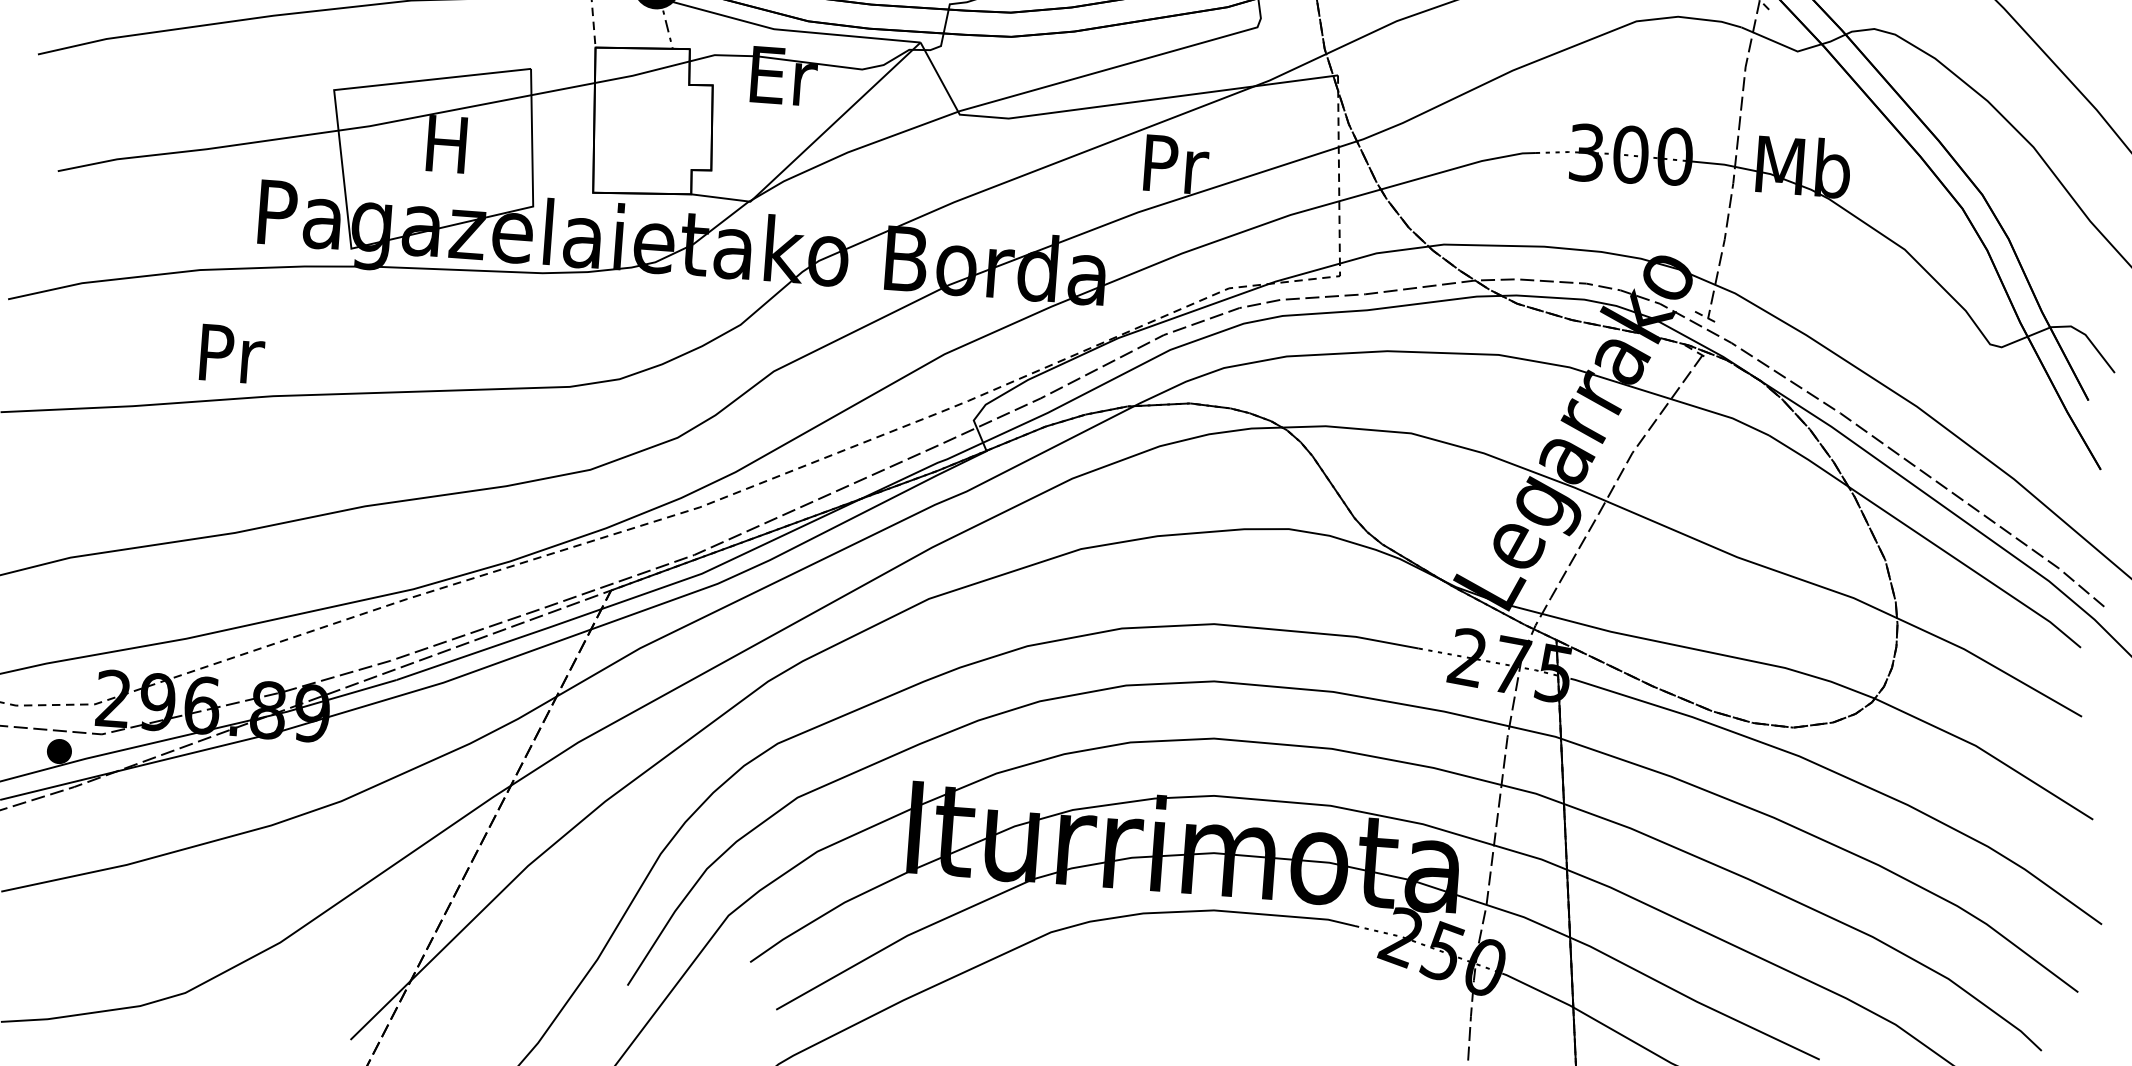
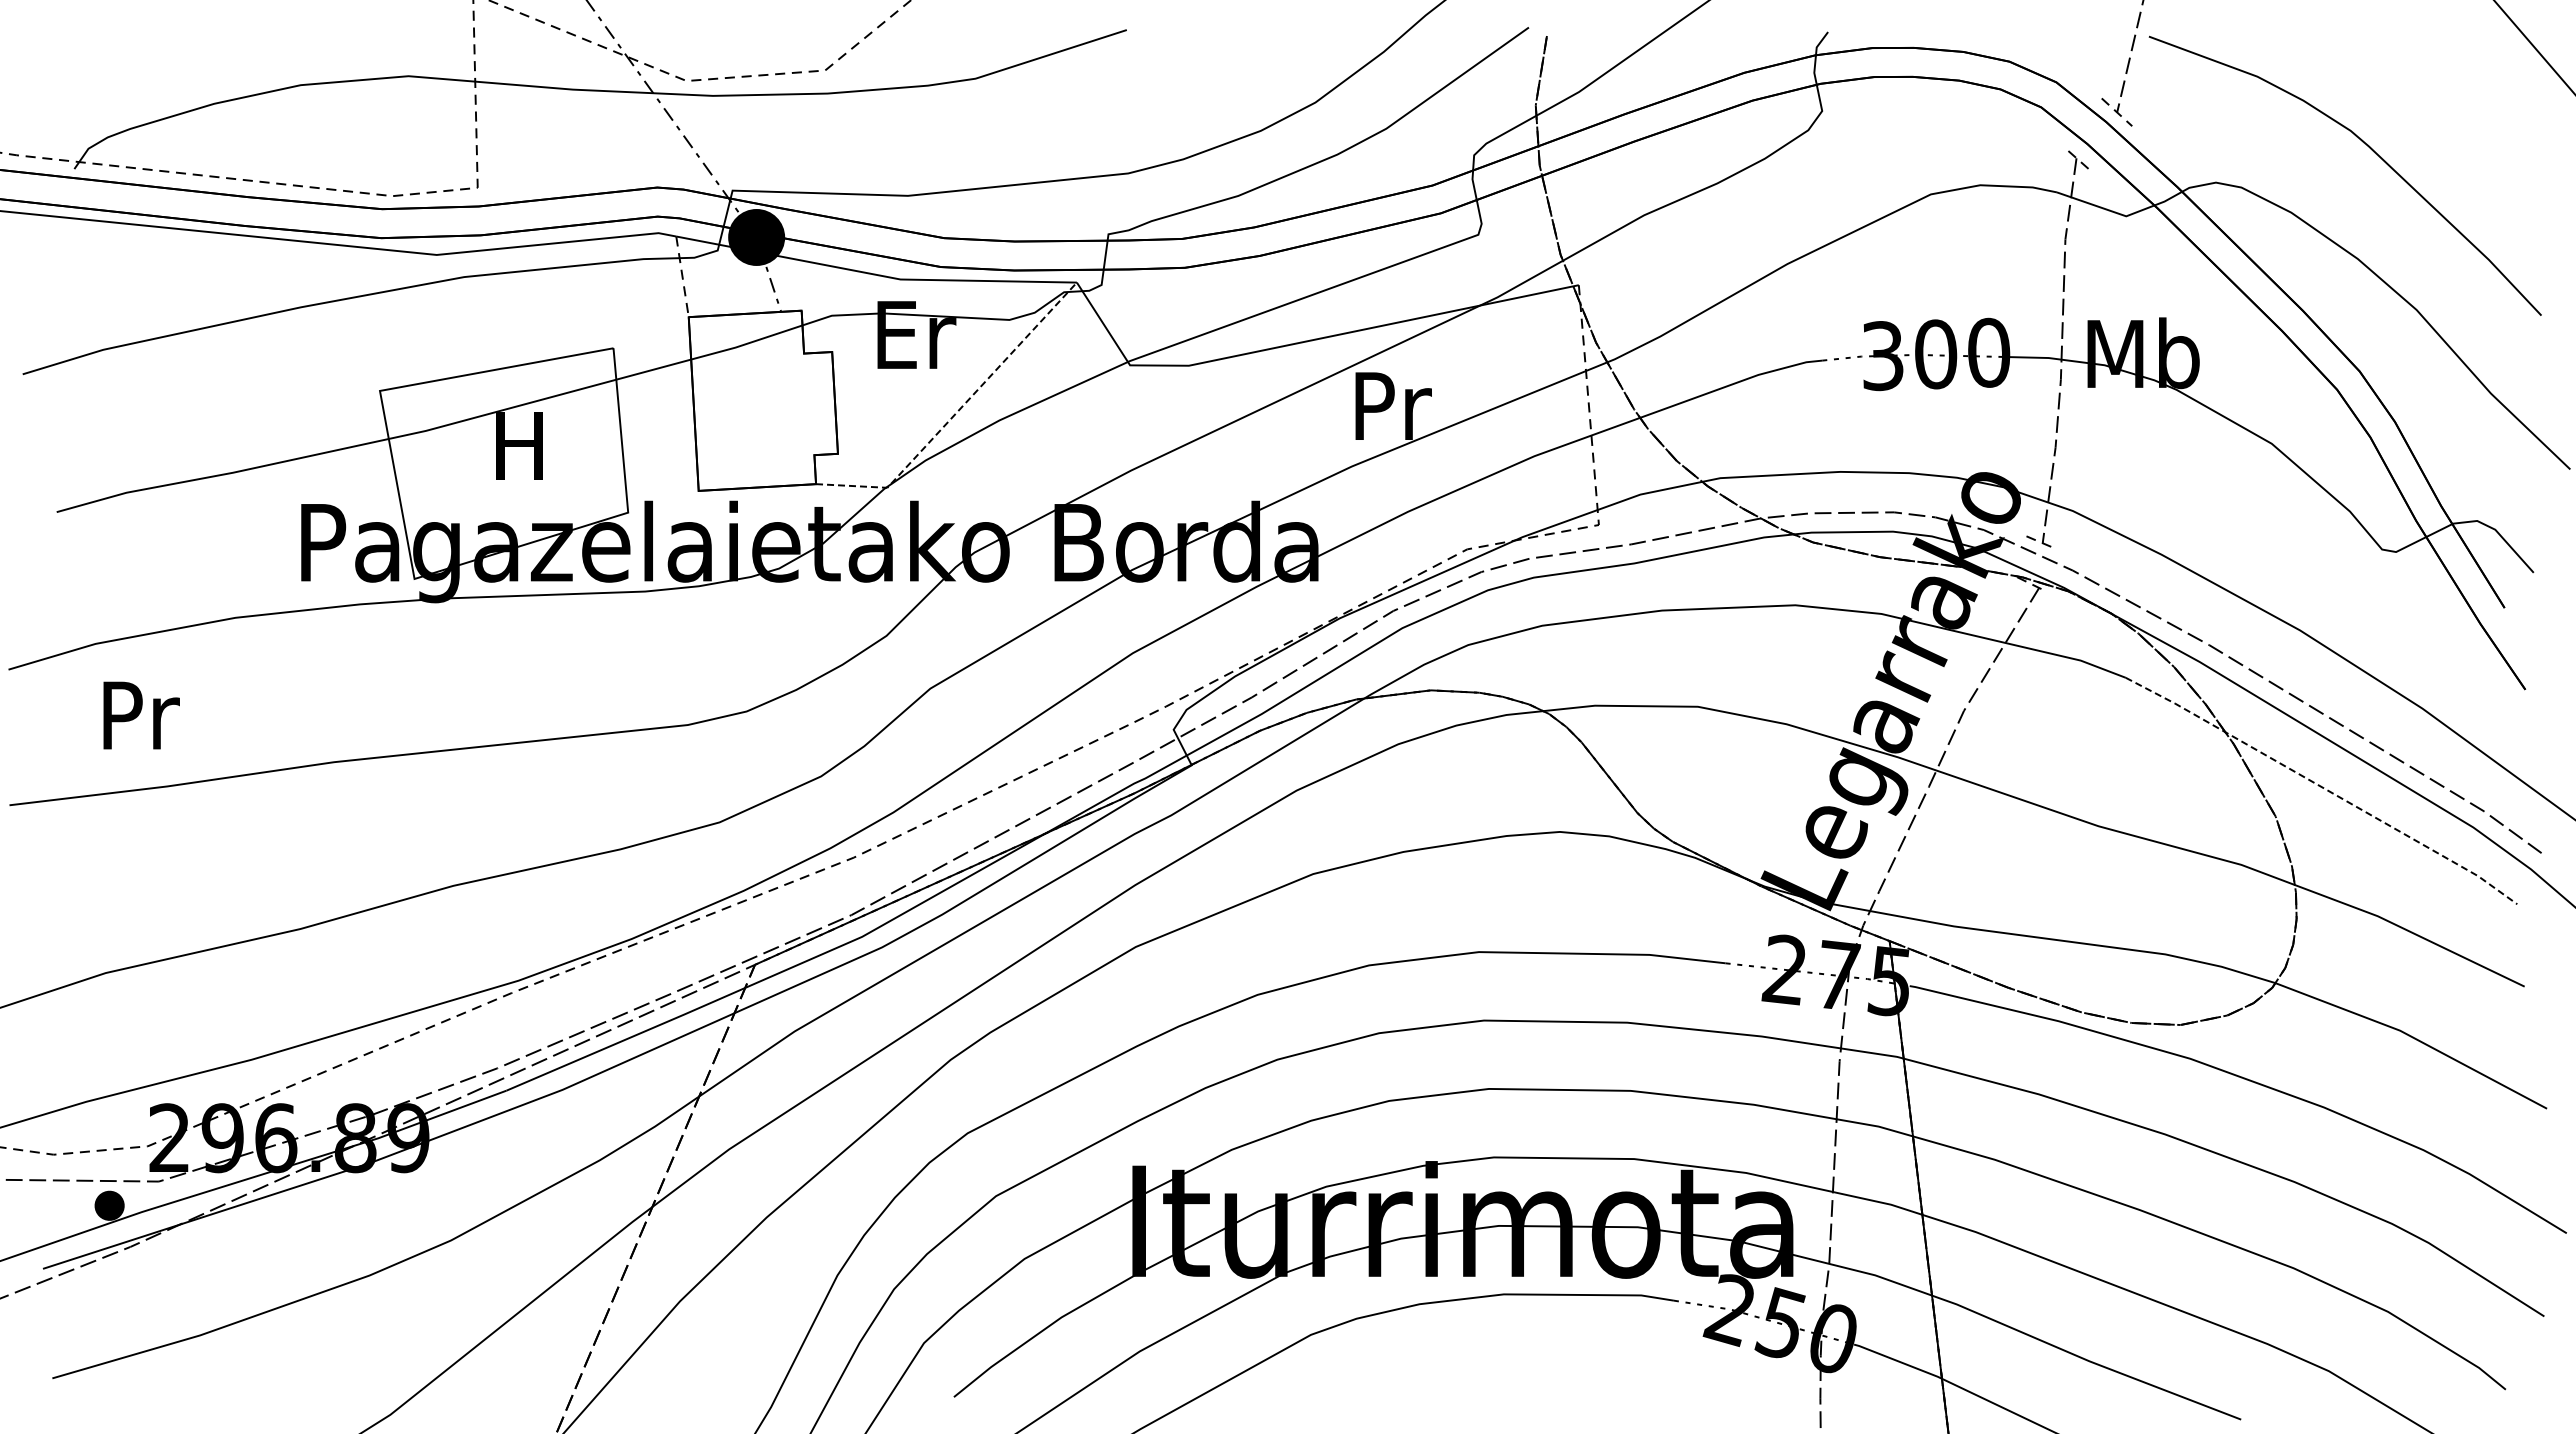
line: (813, 142) -> (957, 411), solid -> dashed
text: (232, 354) -> (141, 715), moved
line: (1926, 539) -> (2323, 788), solid -> dashed

